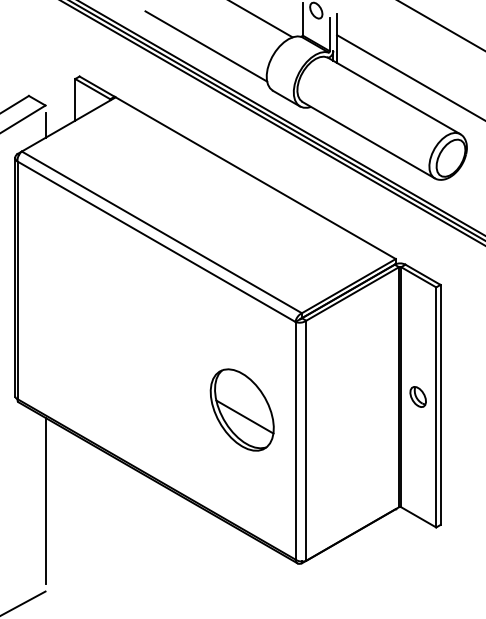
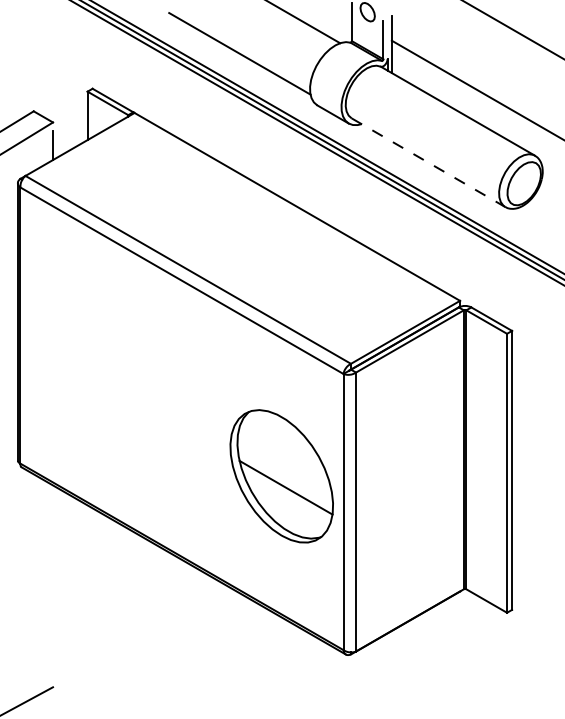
line: (369, 140) -> (429, 163), solid -> dashed
part: (417, 396) -> (485, 460), removed
part: (241, 409) -> (280, 475), size x1.4
line: (45, 500) -> (52, 581), removed

